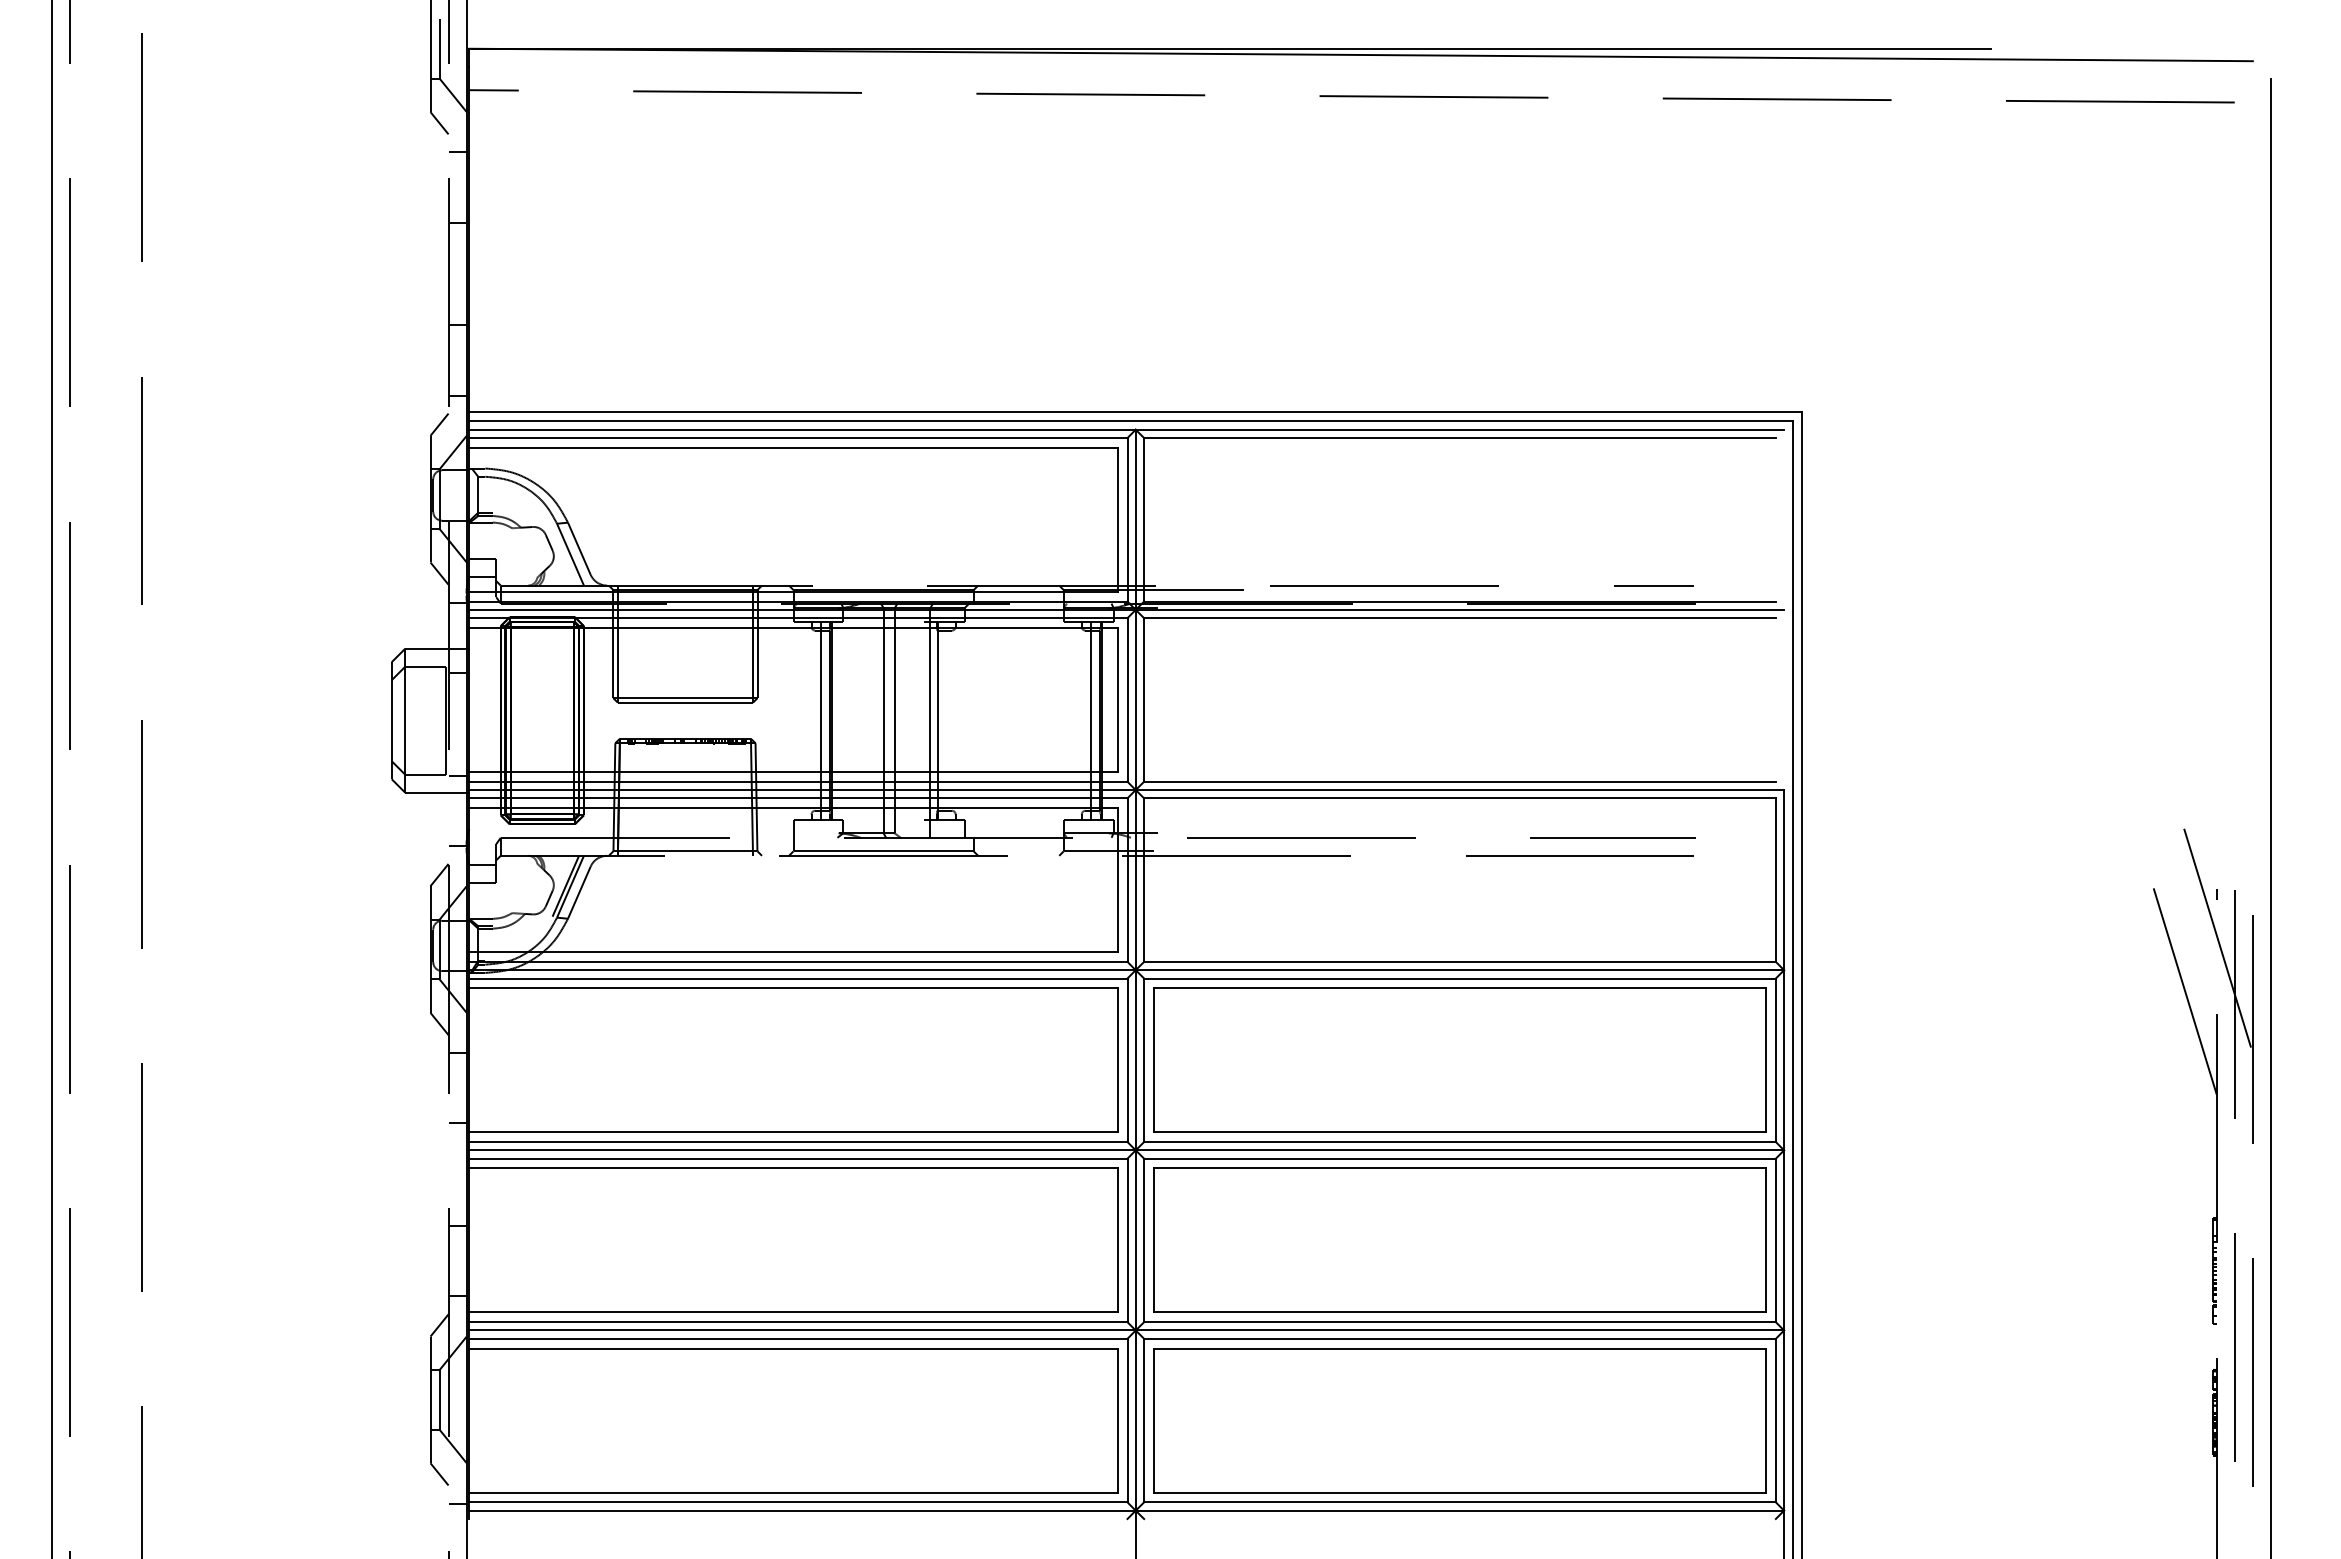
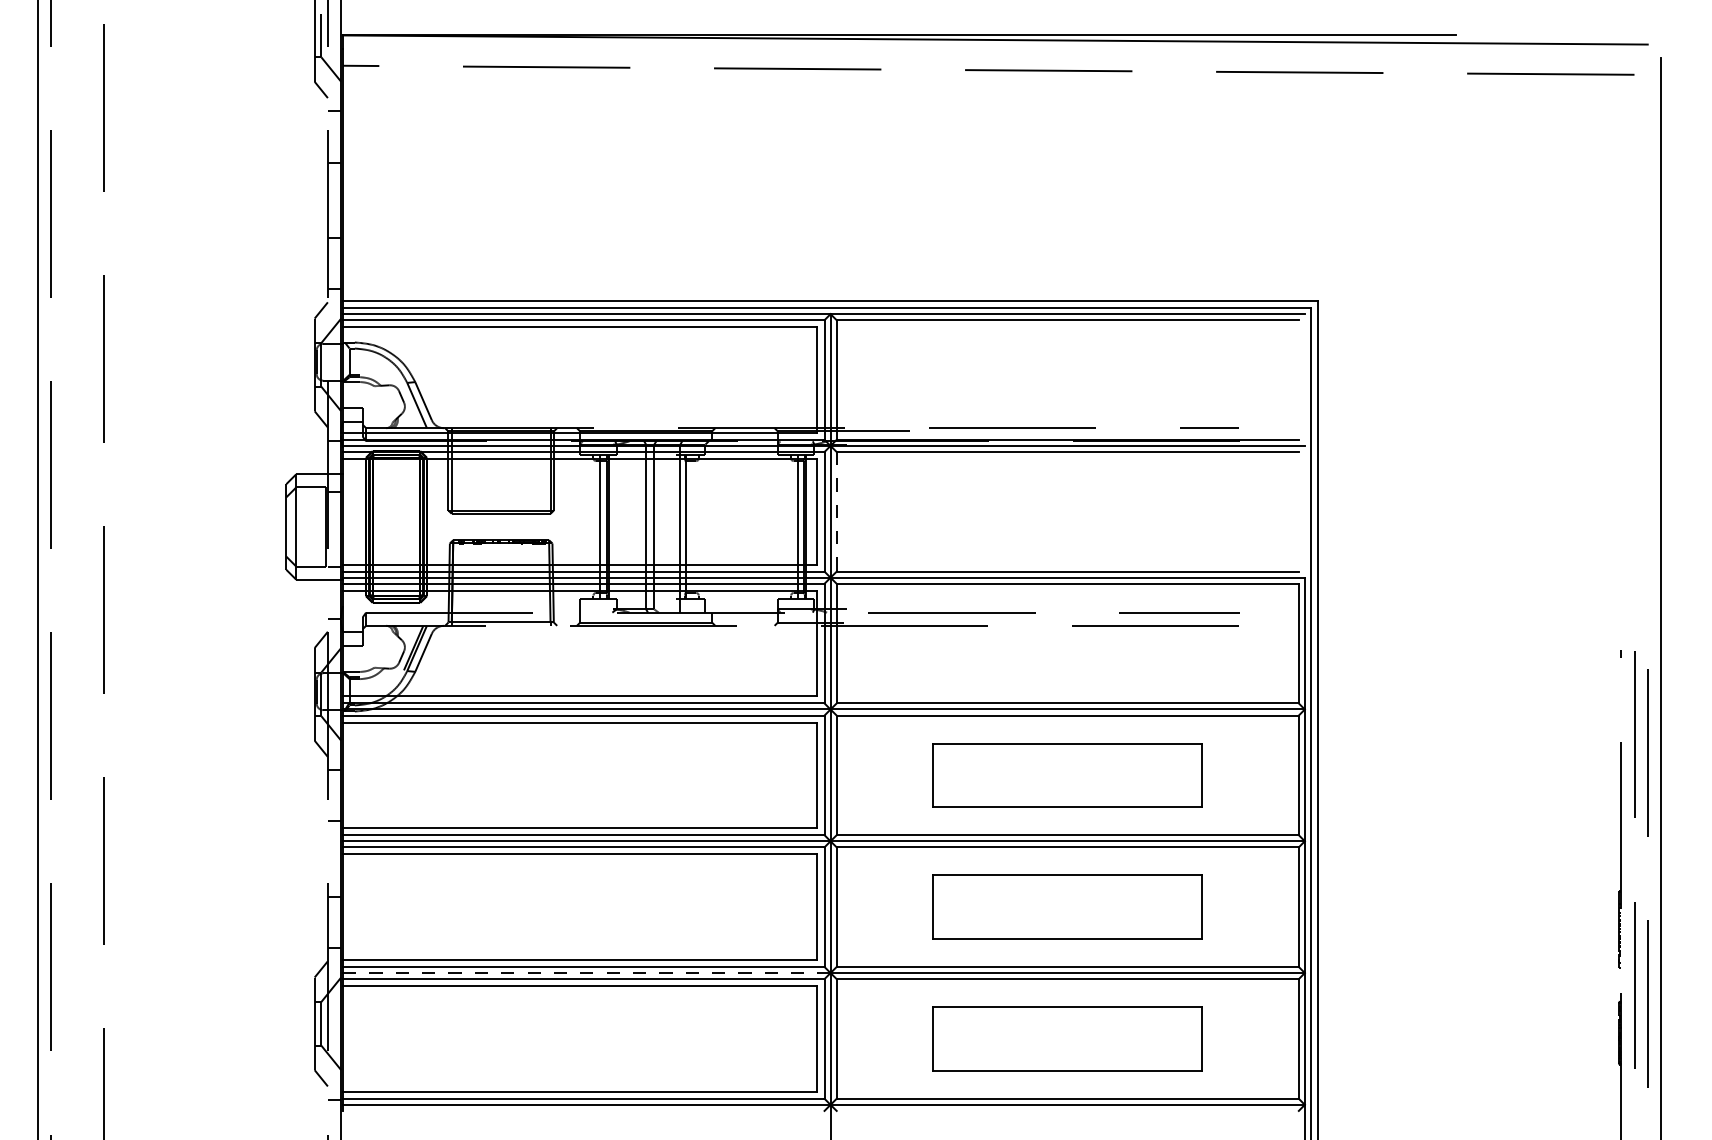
line: (1144, 699) -> (836, 511), solid -> dashed
line: (2218, 940) -> (1622, 687), removed
line: (2184, 991) -> (1597, 725), removed
part: (1459, 1059) -> (1067, 774), size x0.6
part: (1459, 1239) -> (1067, 906), size x0.6
line: (802, 1330) -> (586, 973), solid -> dashed
part: (1459, 1420) -> (1067, 1038), size x0.6

